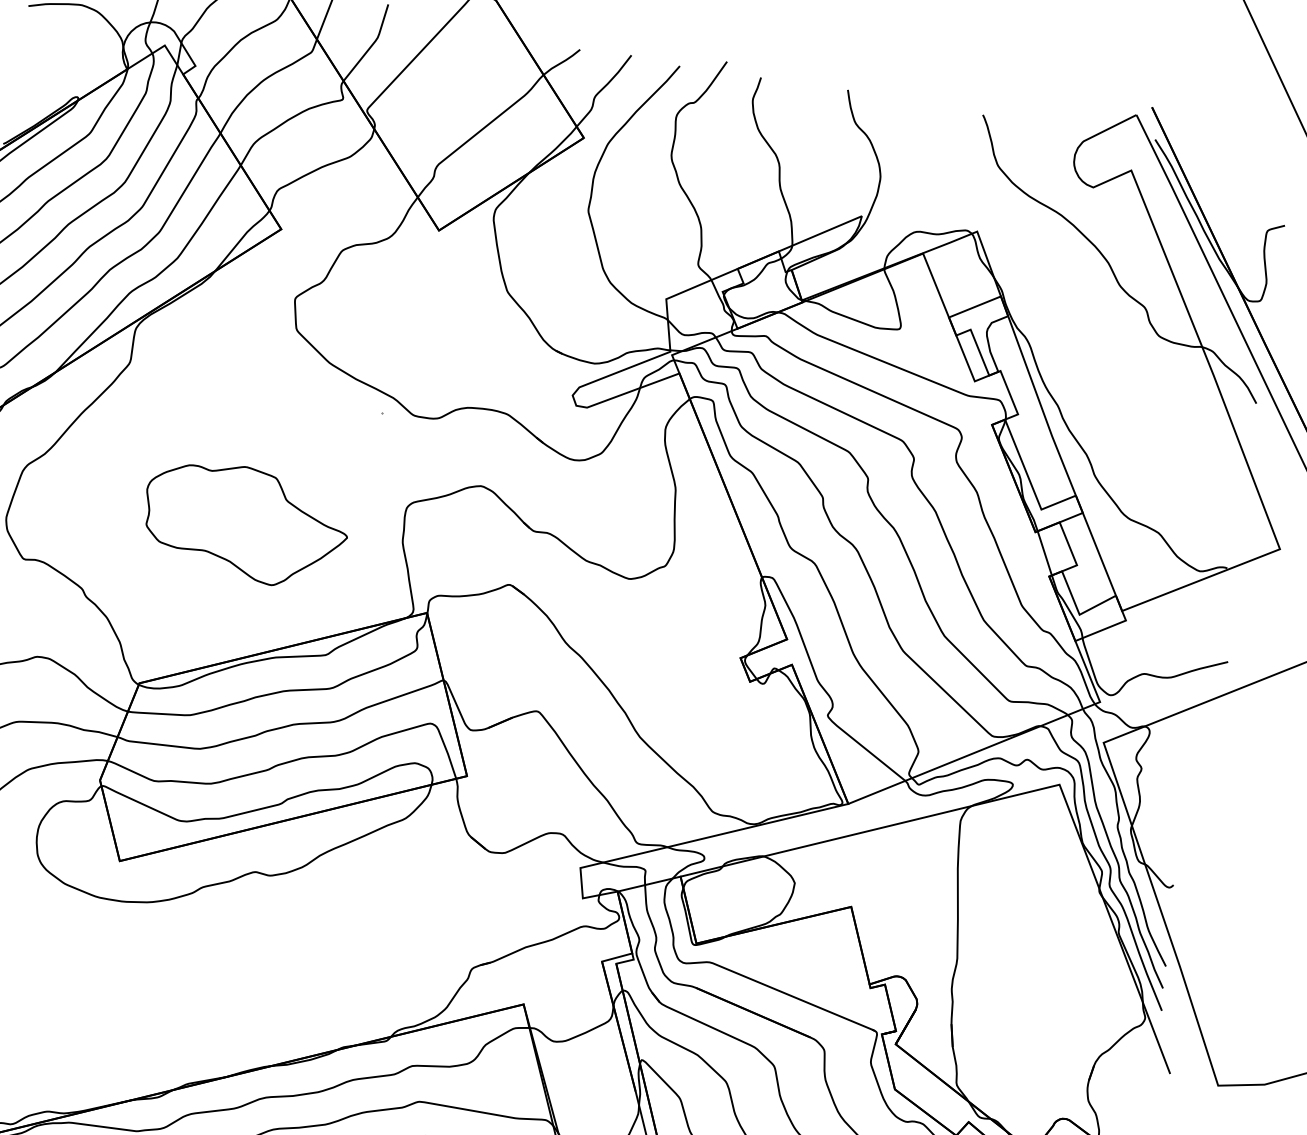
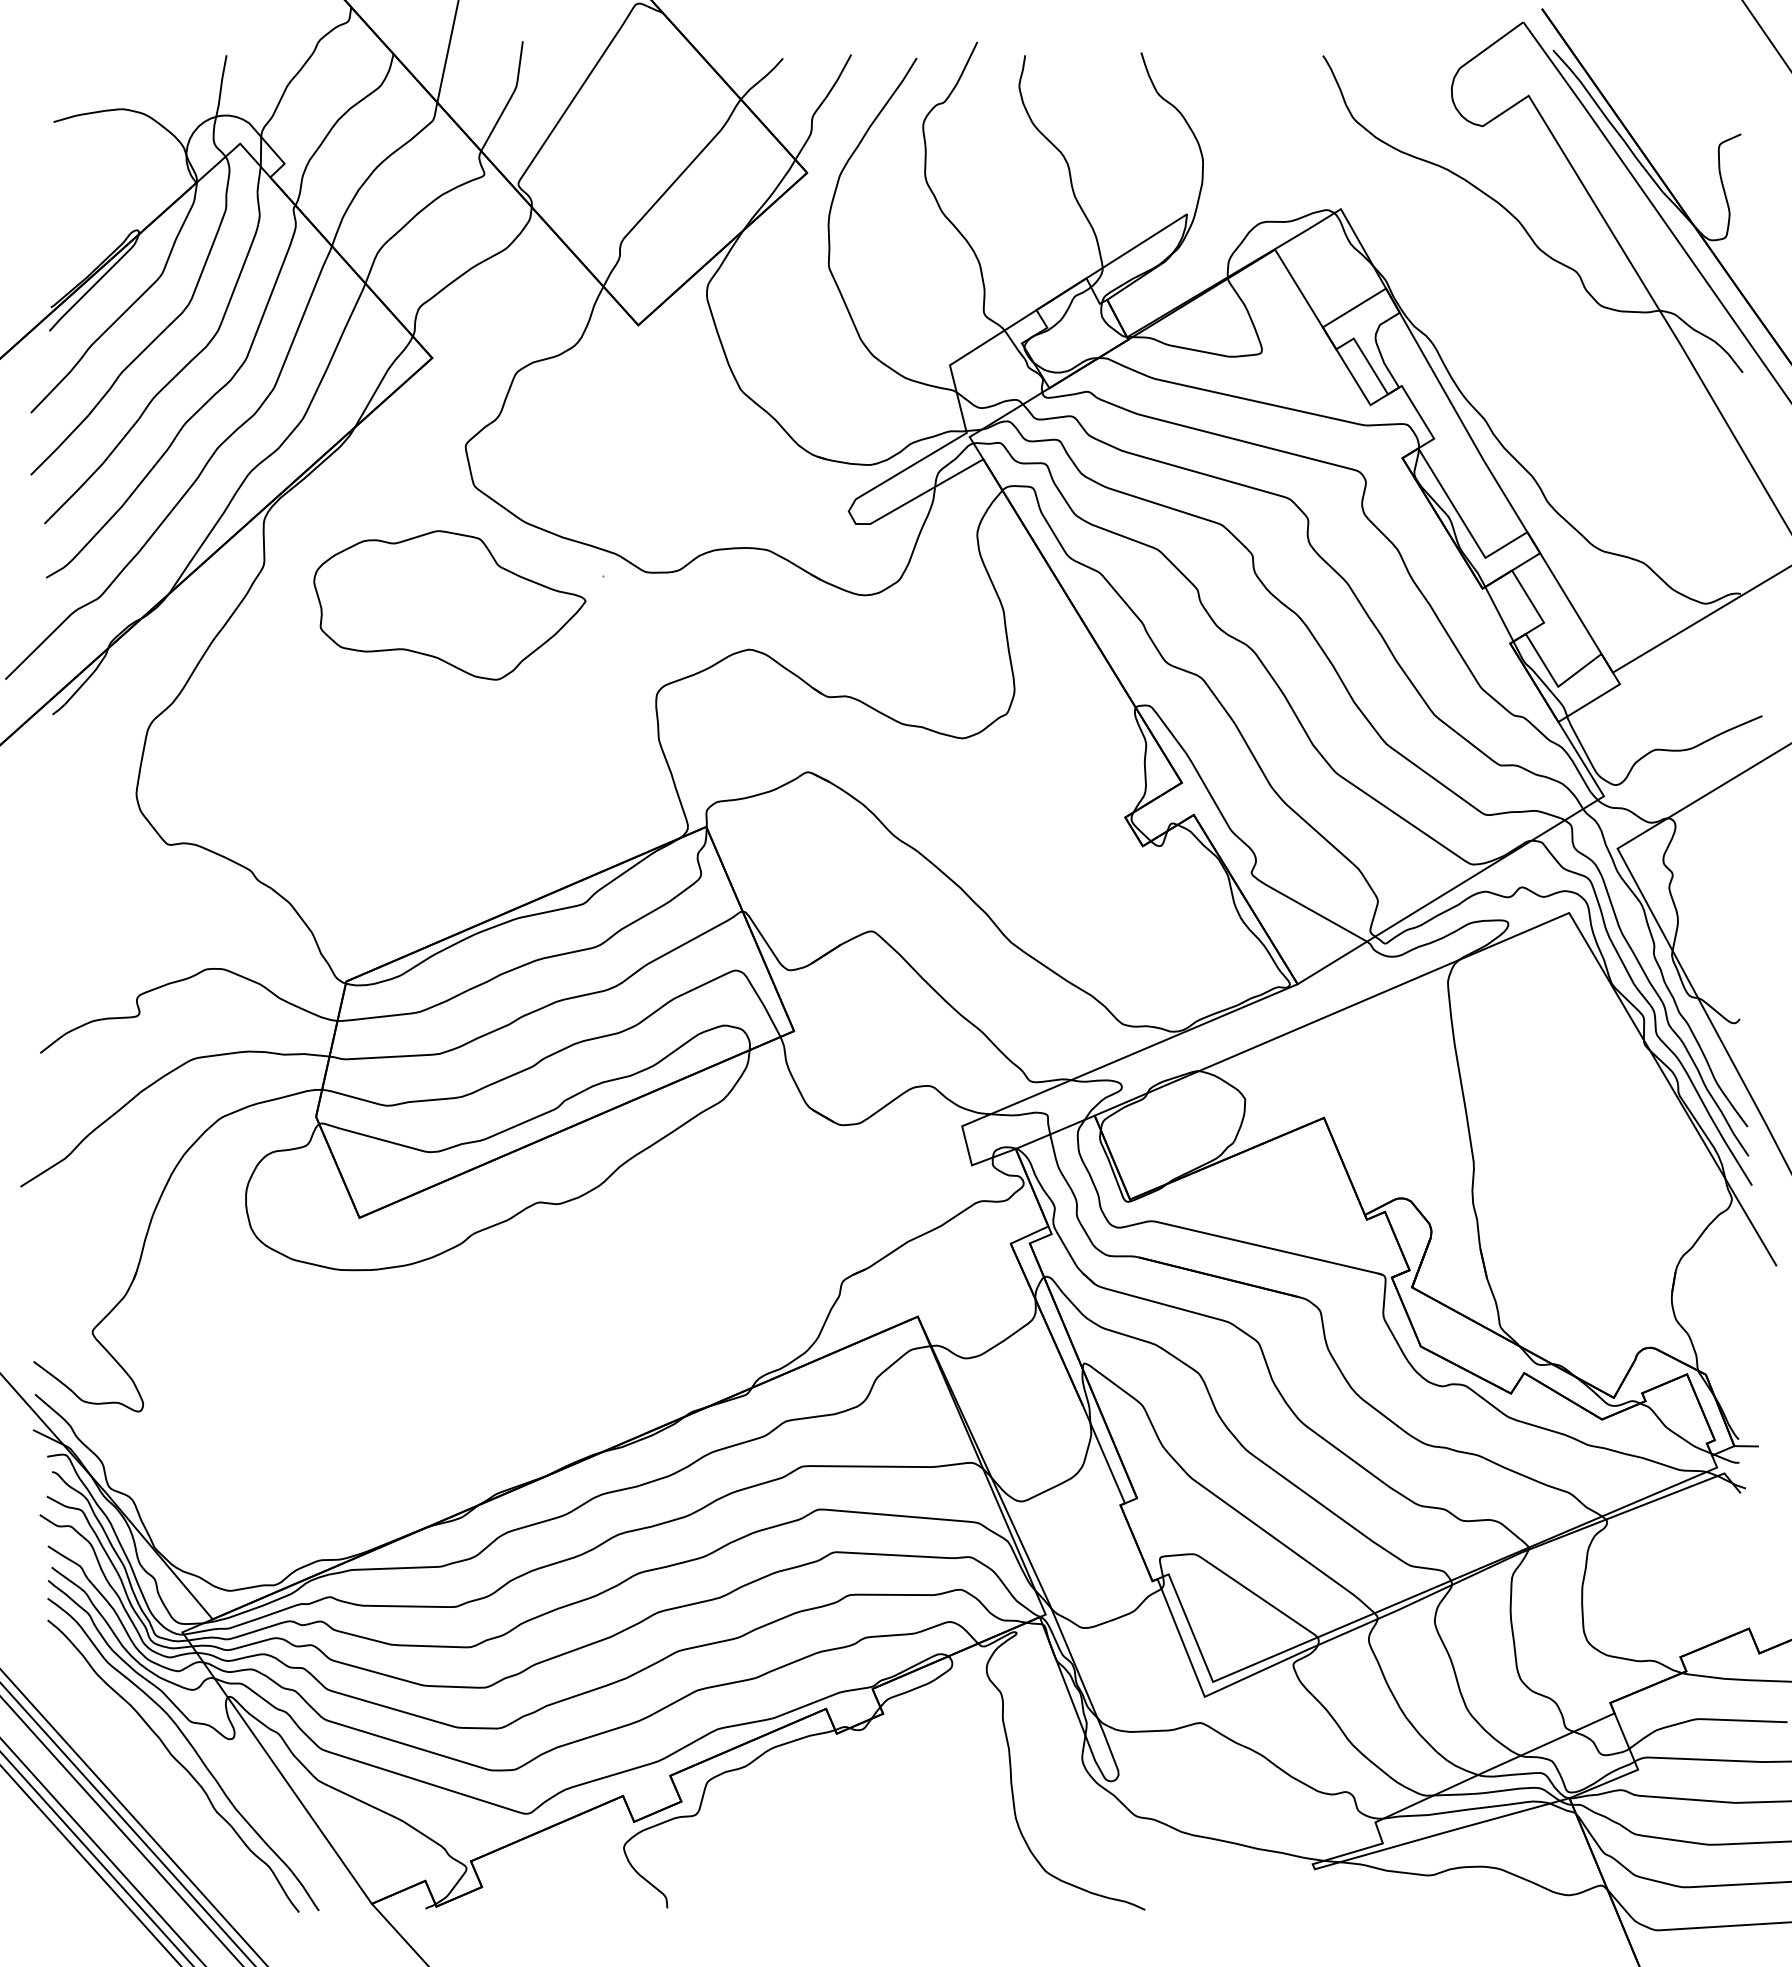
part: (245, 523) -> (449, 605), moved

